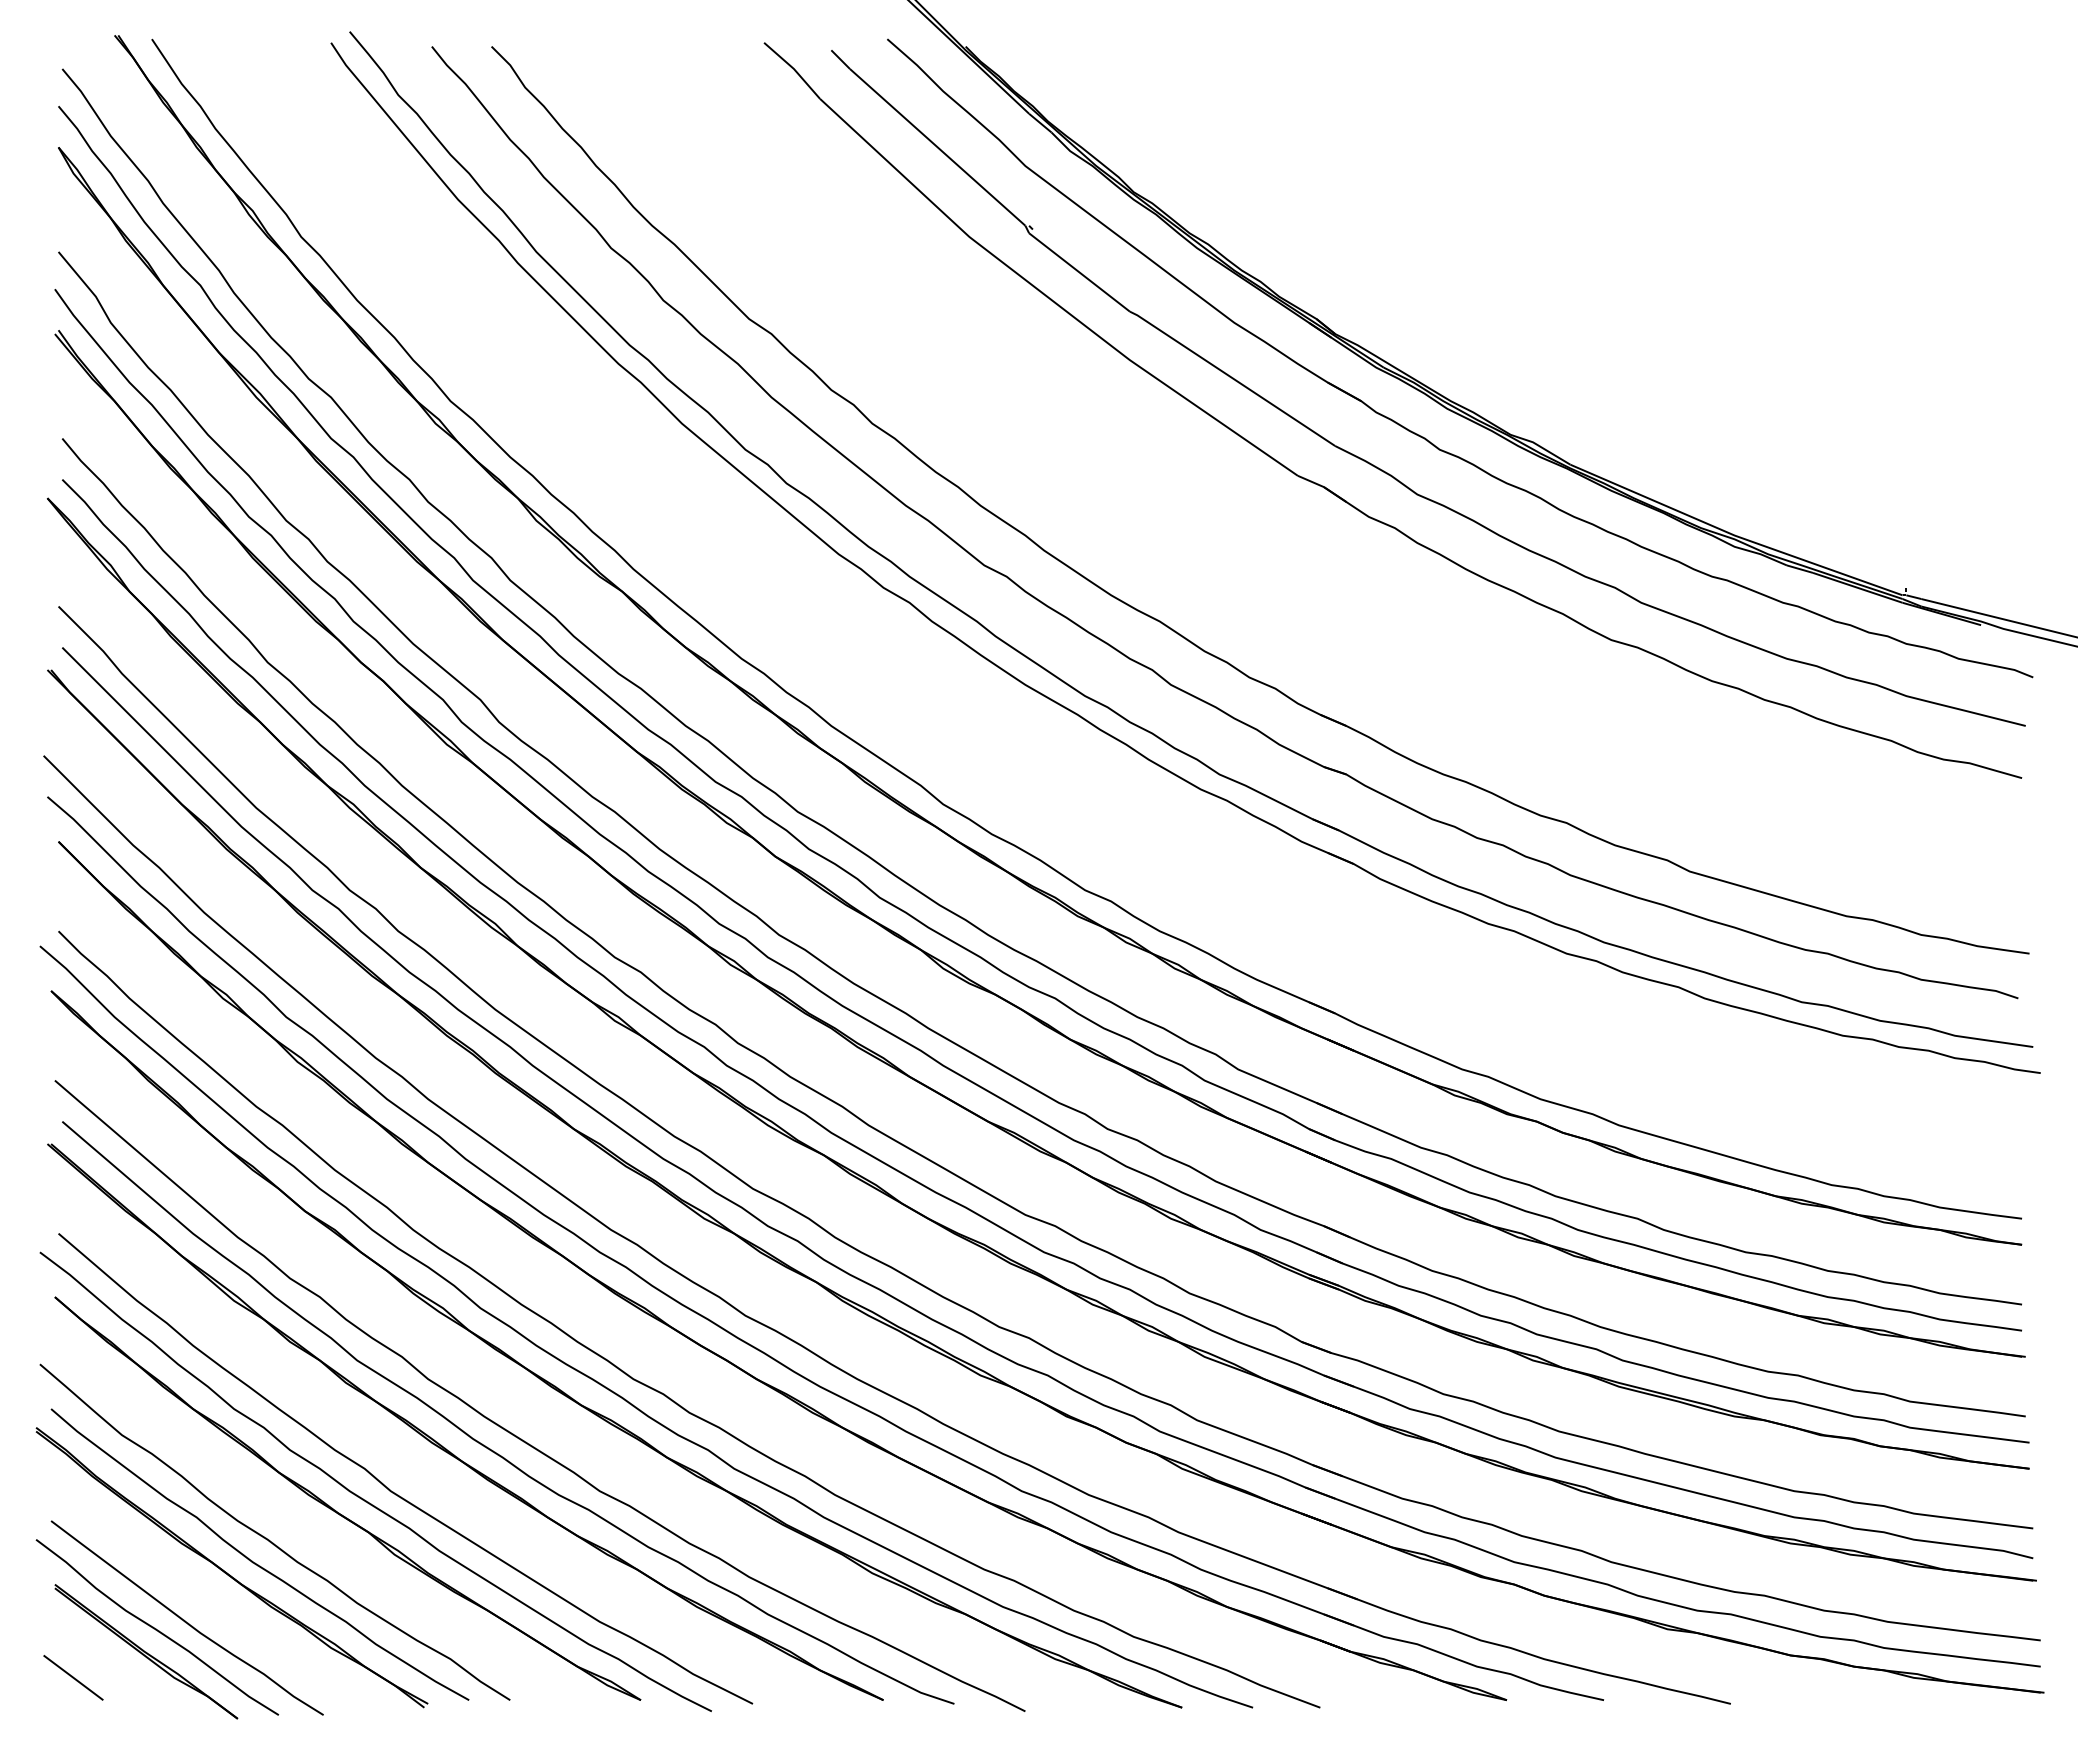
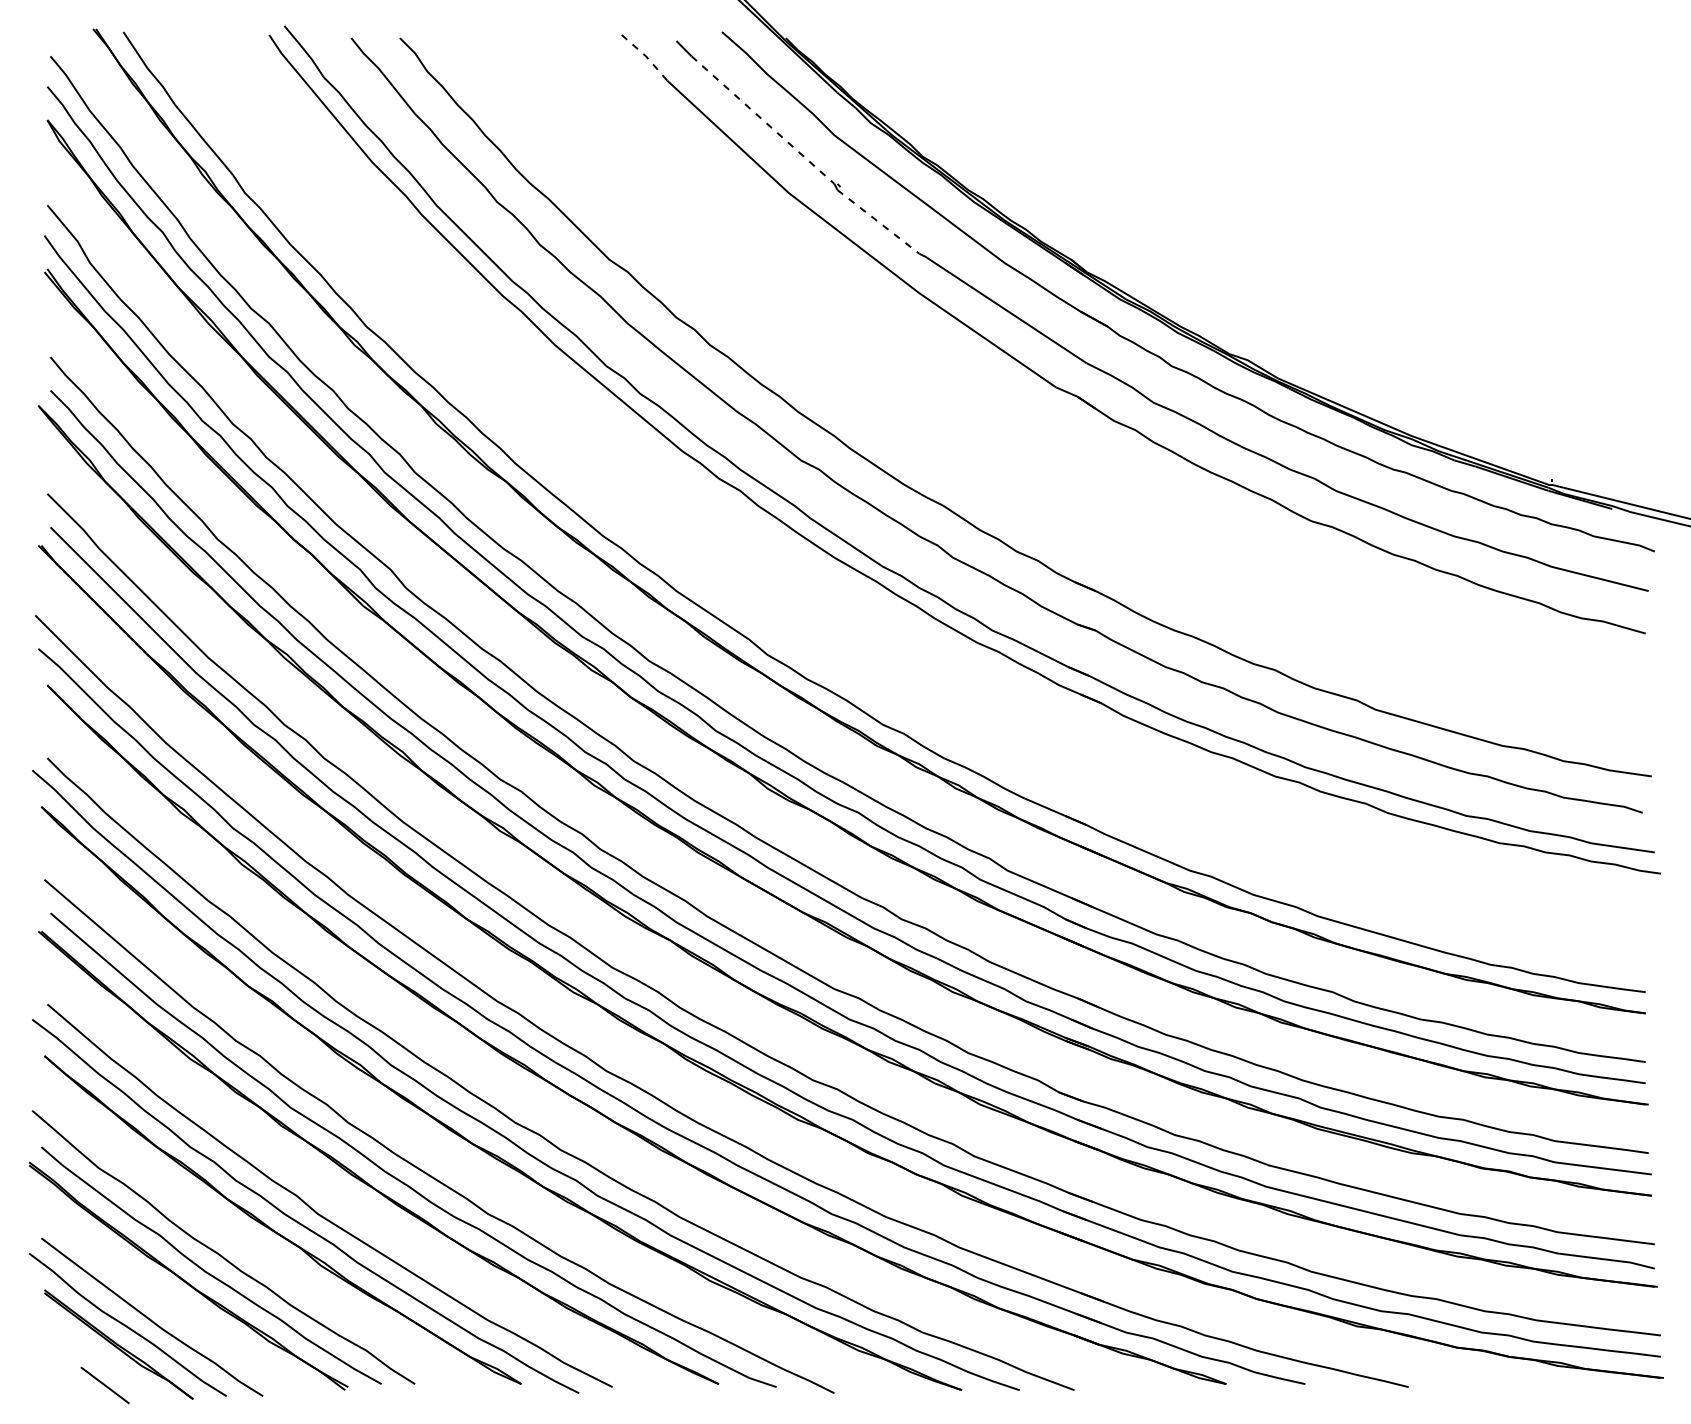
line: (793, 68) -> (645, 55), solid -> dashed
line: (937, 147) -> (762, 120), solid -> dashed
line: (1079, 272) -> (878, 221), solid -> dashed
line: (73, 1677) -> (105, 1385), moved

